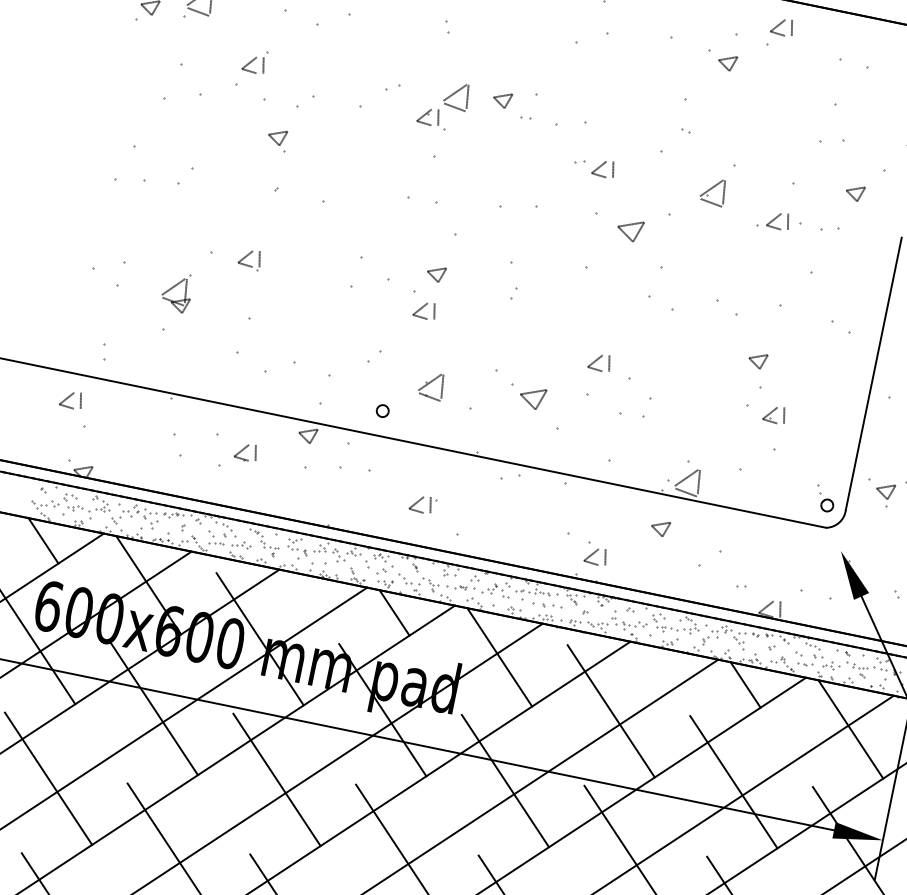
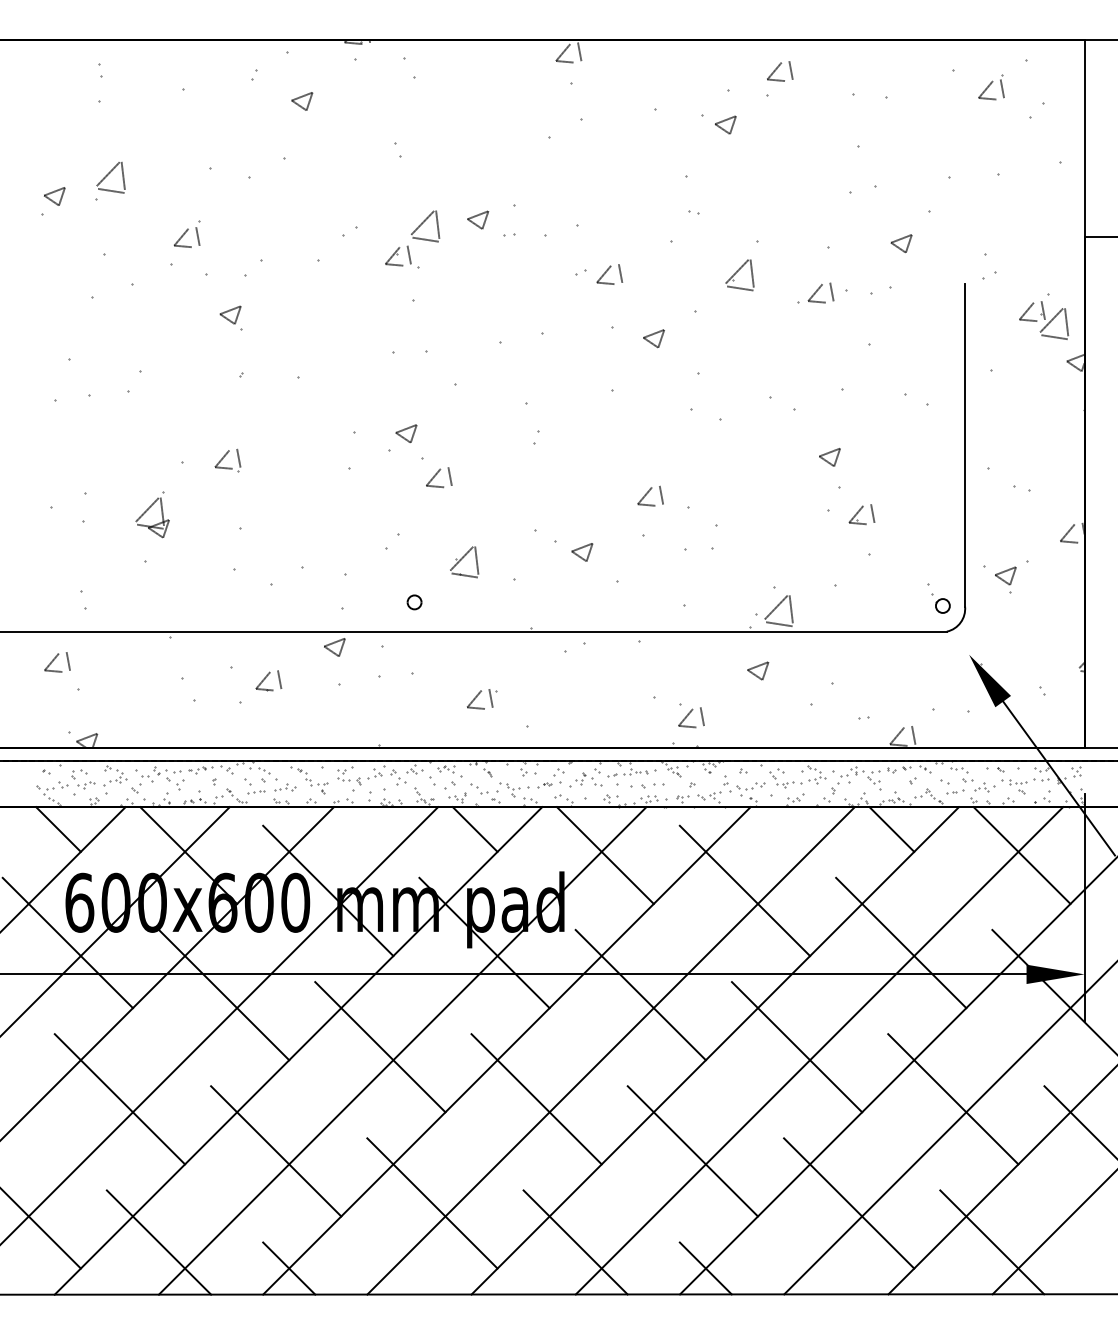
part: (629, 230) -> (653, 338), size x0.71
part: (436, 273) -> (406, 433), moved
part: (532, 398) -> (582, 552), size x0.71

